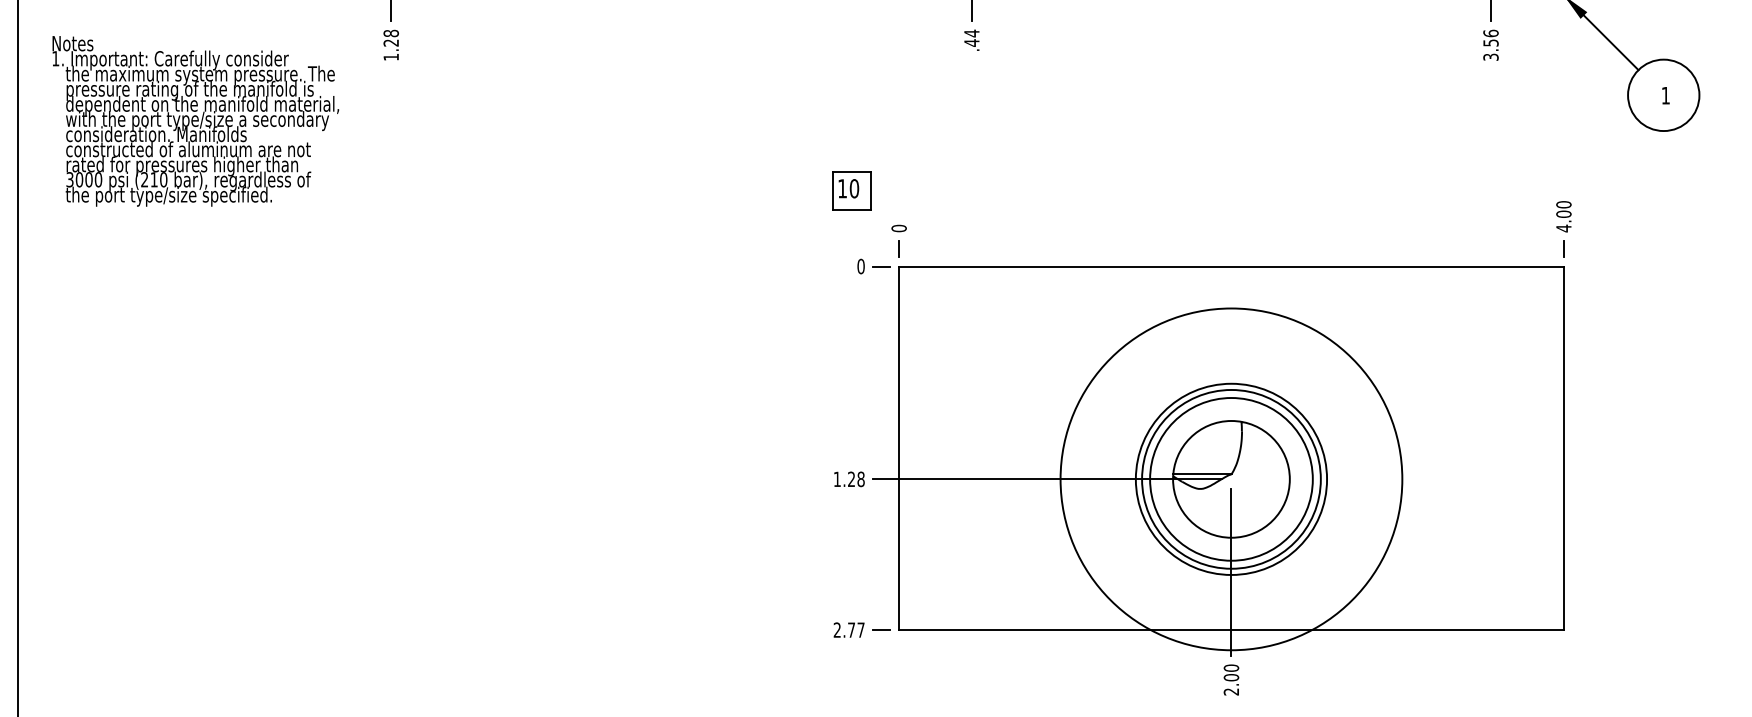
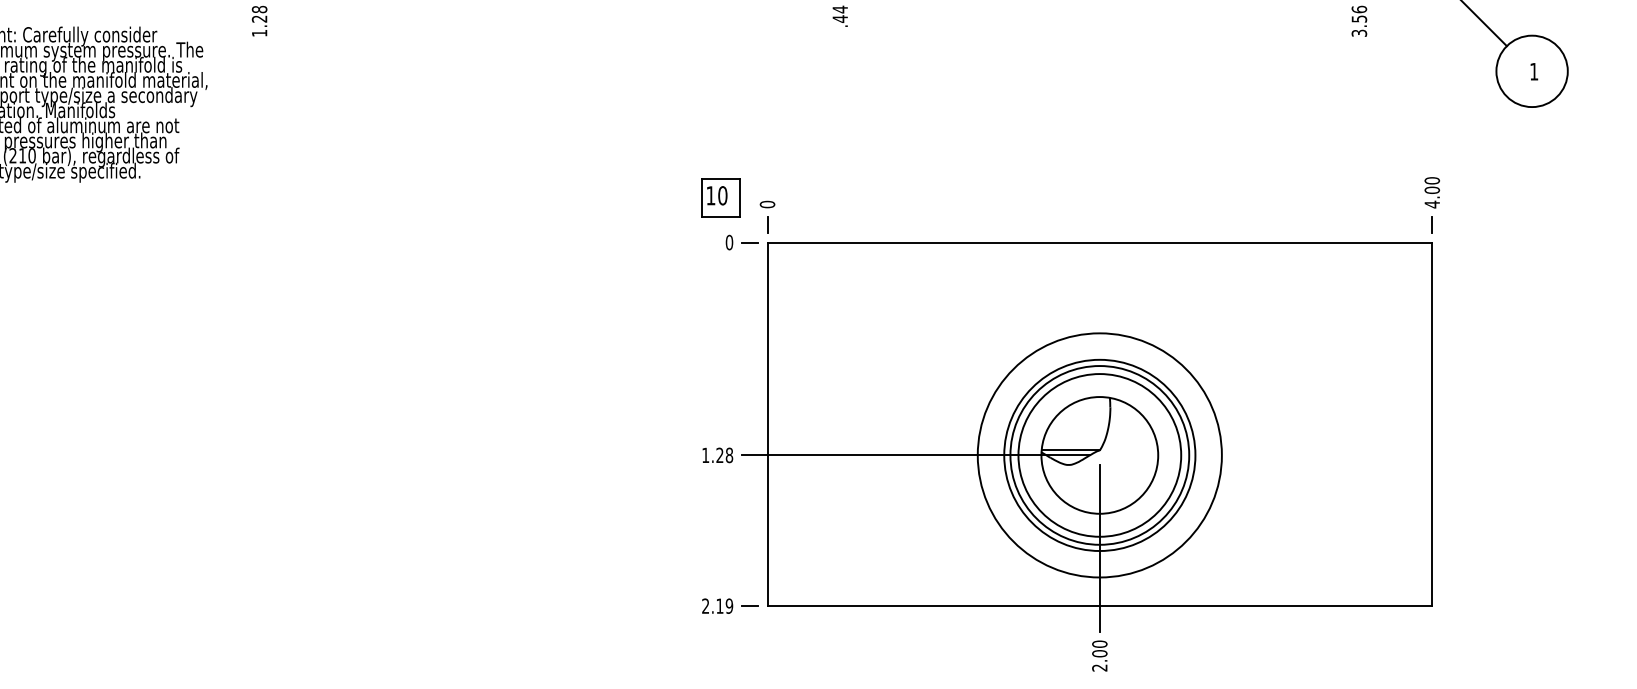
part: (851, 190) -> (719, 197), moved
circle: (1231, 479) -> (1099, 455), size x0.71
text: (856, 629) -> (724, 605), 2.77 -> 2.19

